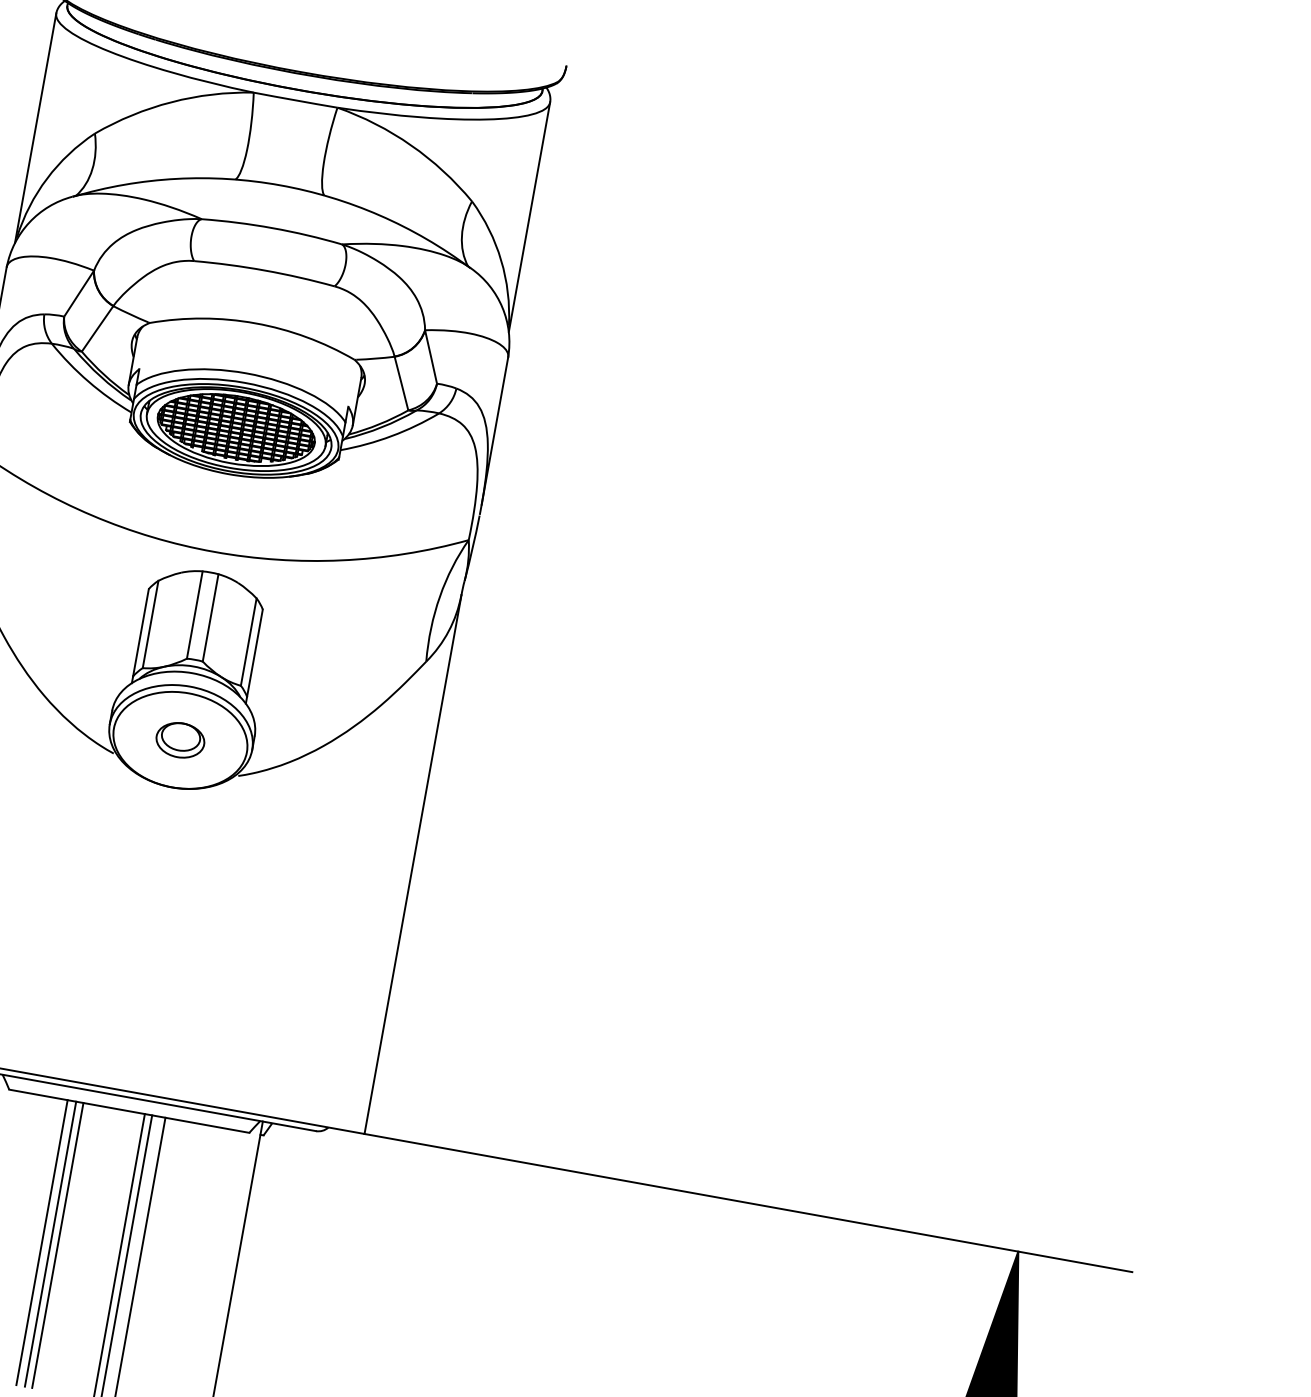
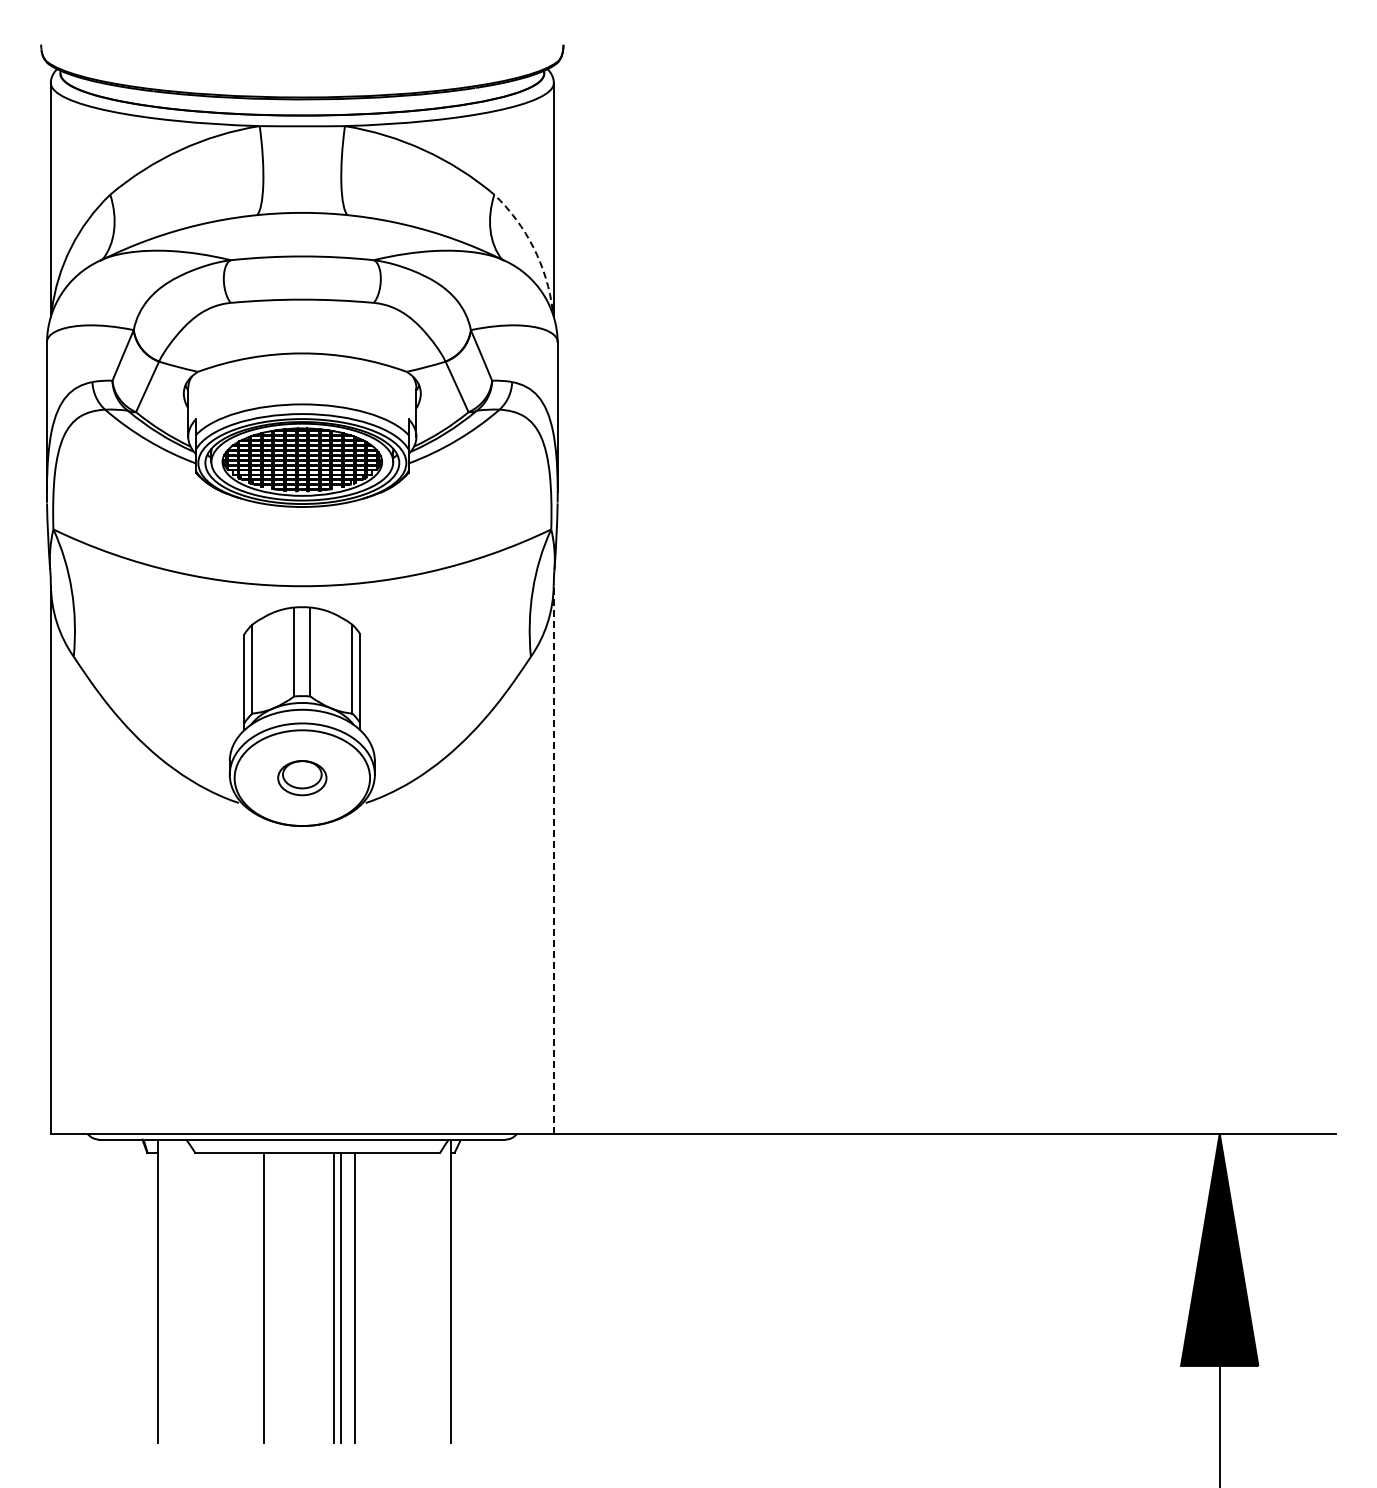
arc: (501, 260) -> (533, 247), solid -> dashed
line: (412, 864) -> (553, 859), solid -> dashed
line: (41, 1242) -> (254, 1298), removed
line: (58, 1245) -> (271, 1298), removed

